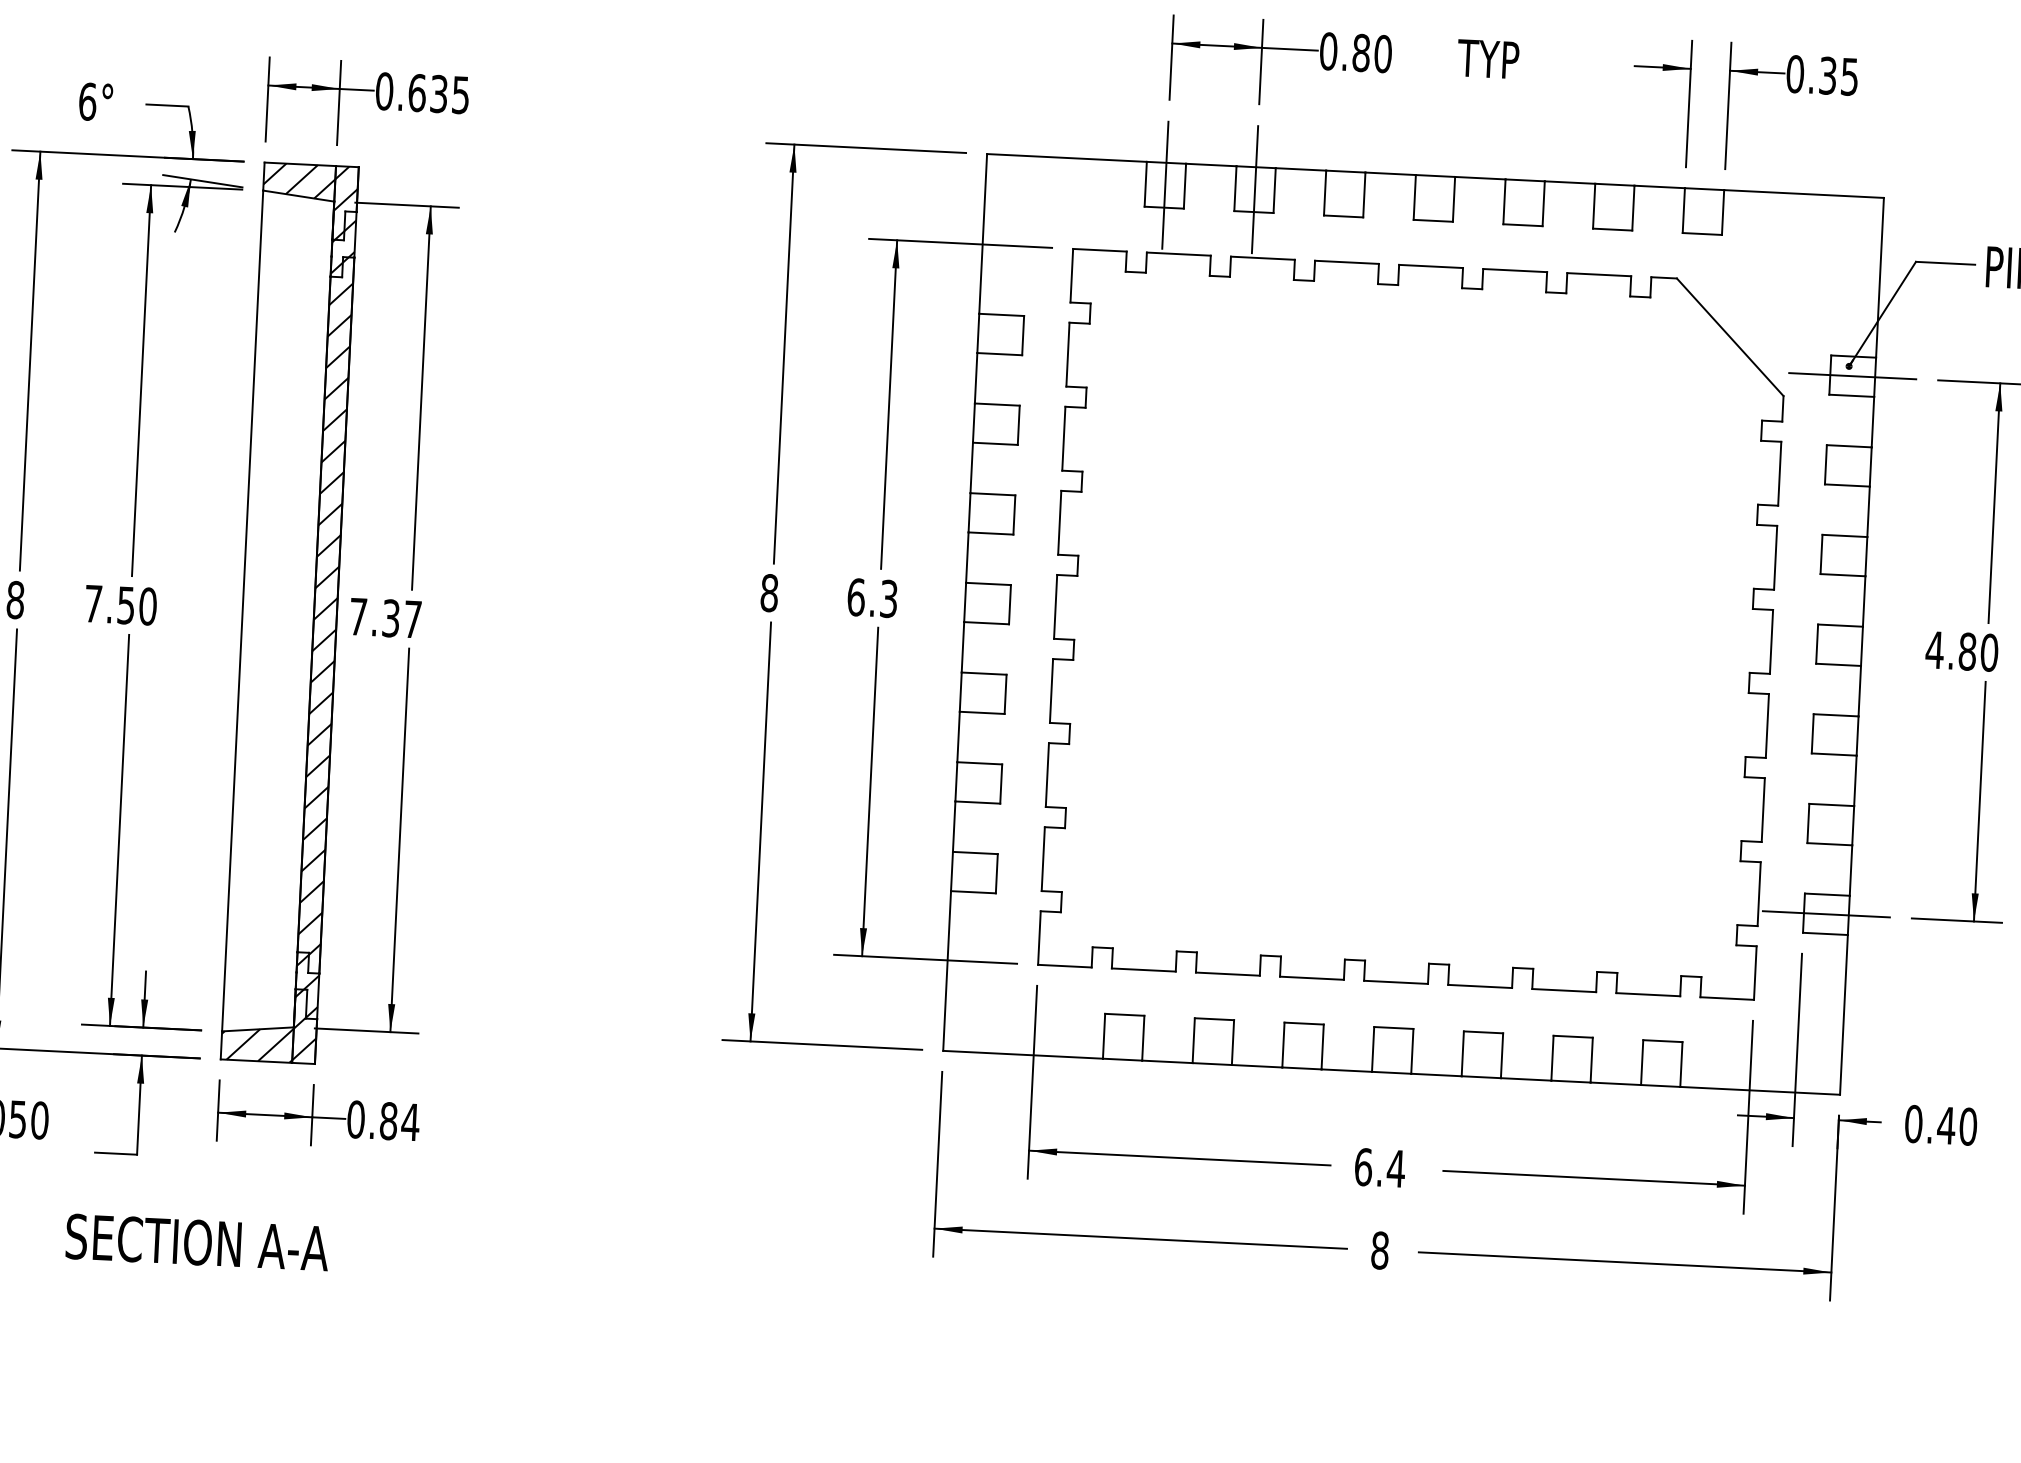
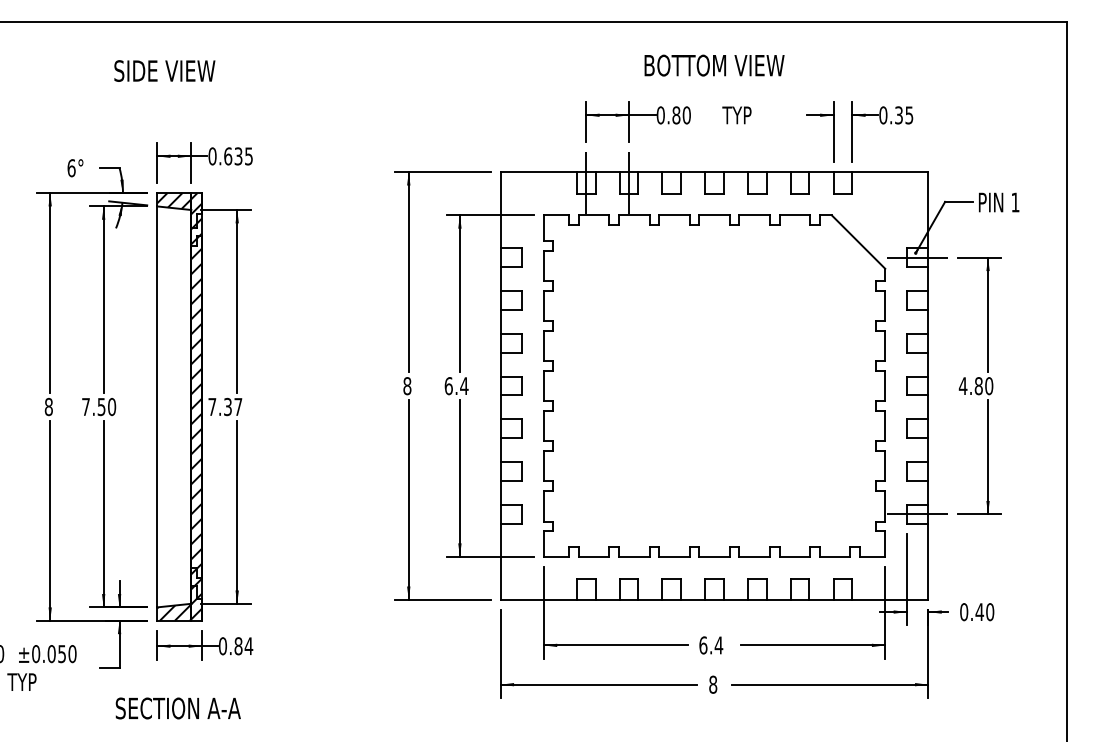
text: (889, 599) -> (464, 386), 6.3 -> 6.4
text: (195, 1242) -> (177, 708), moved

